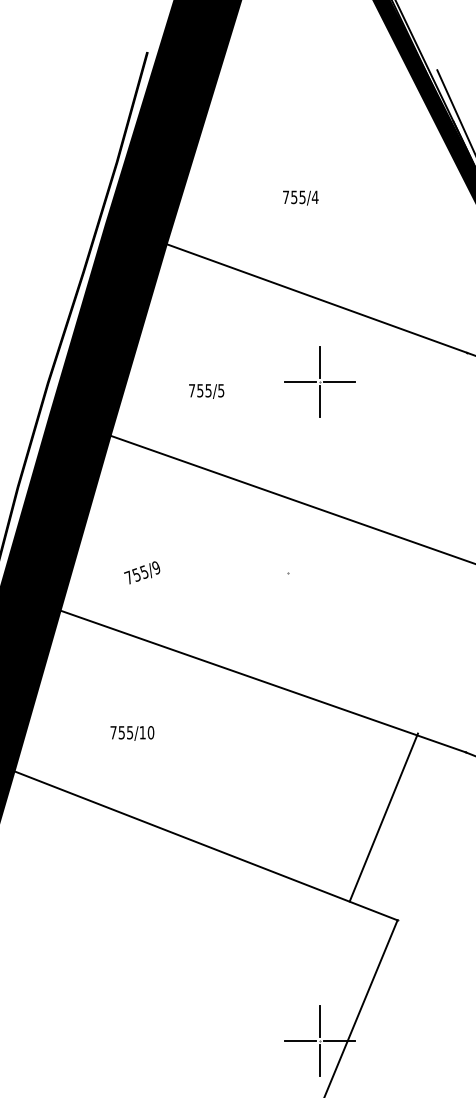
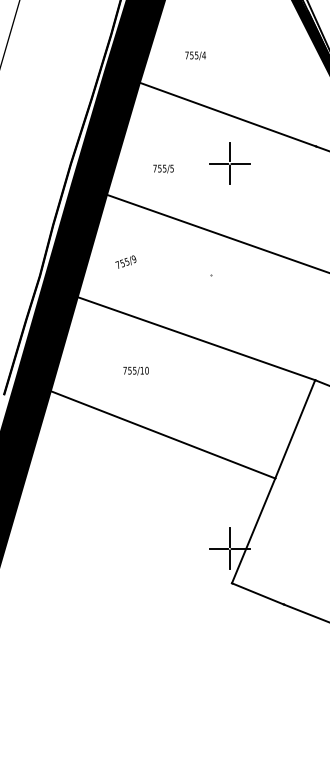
text: (300, 197) -> (195, 55), moved
text: (141, 571) -> (125, 261), moved
text: (131, 732) -> (135, 370), moved
line: (384, 817) -> (295, 429), moved

